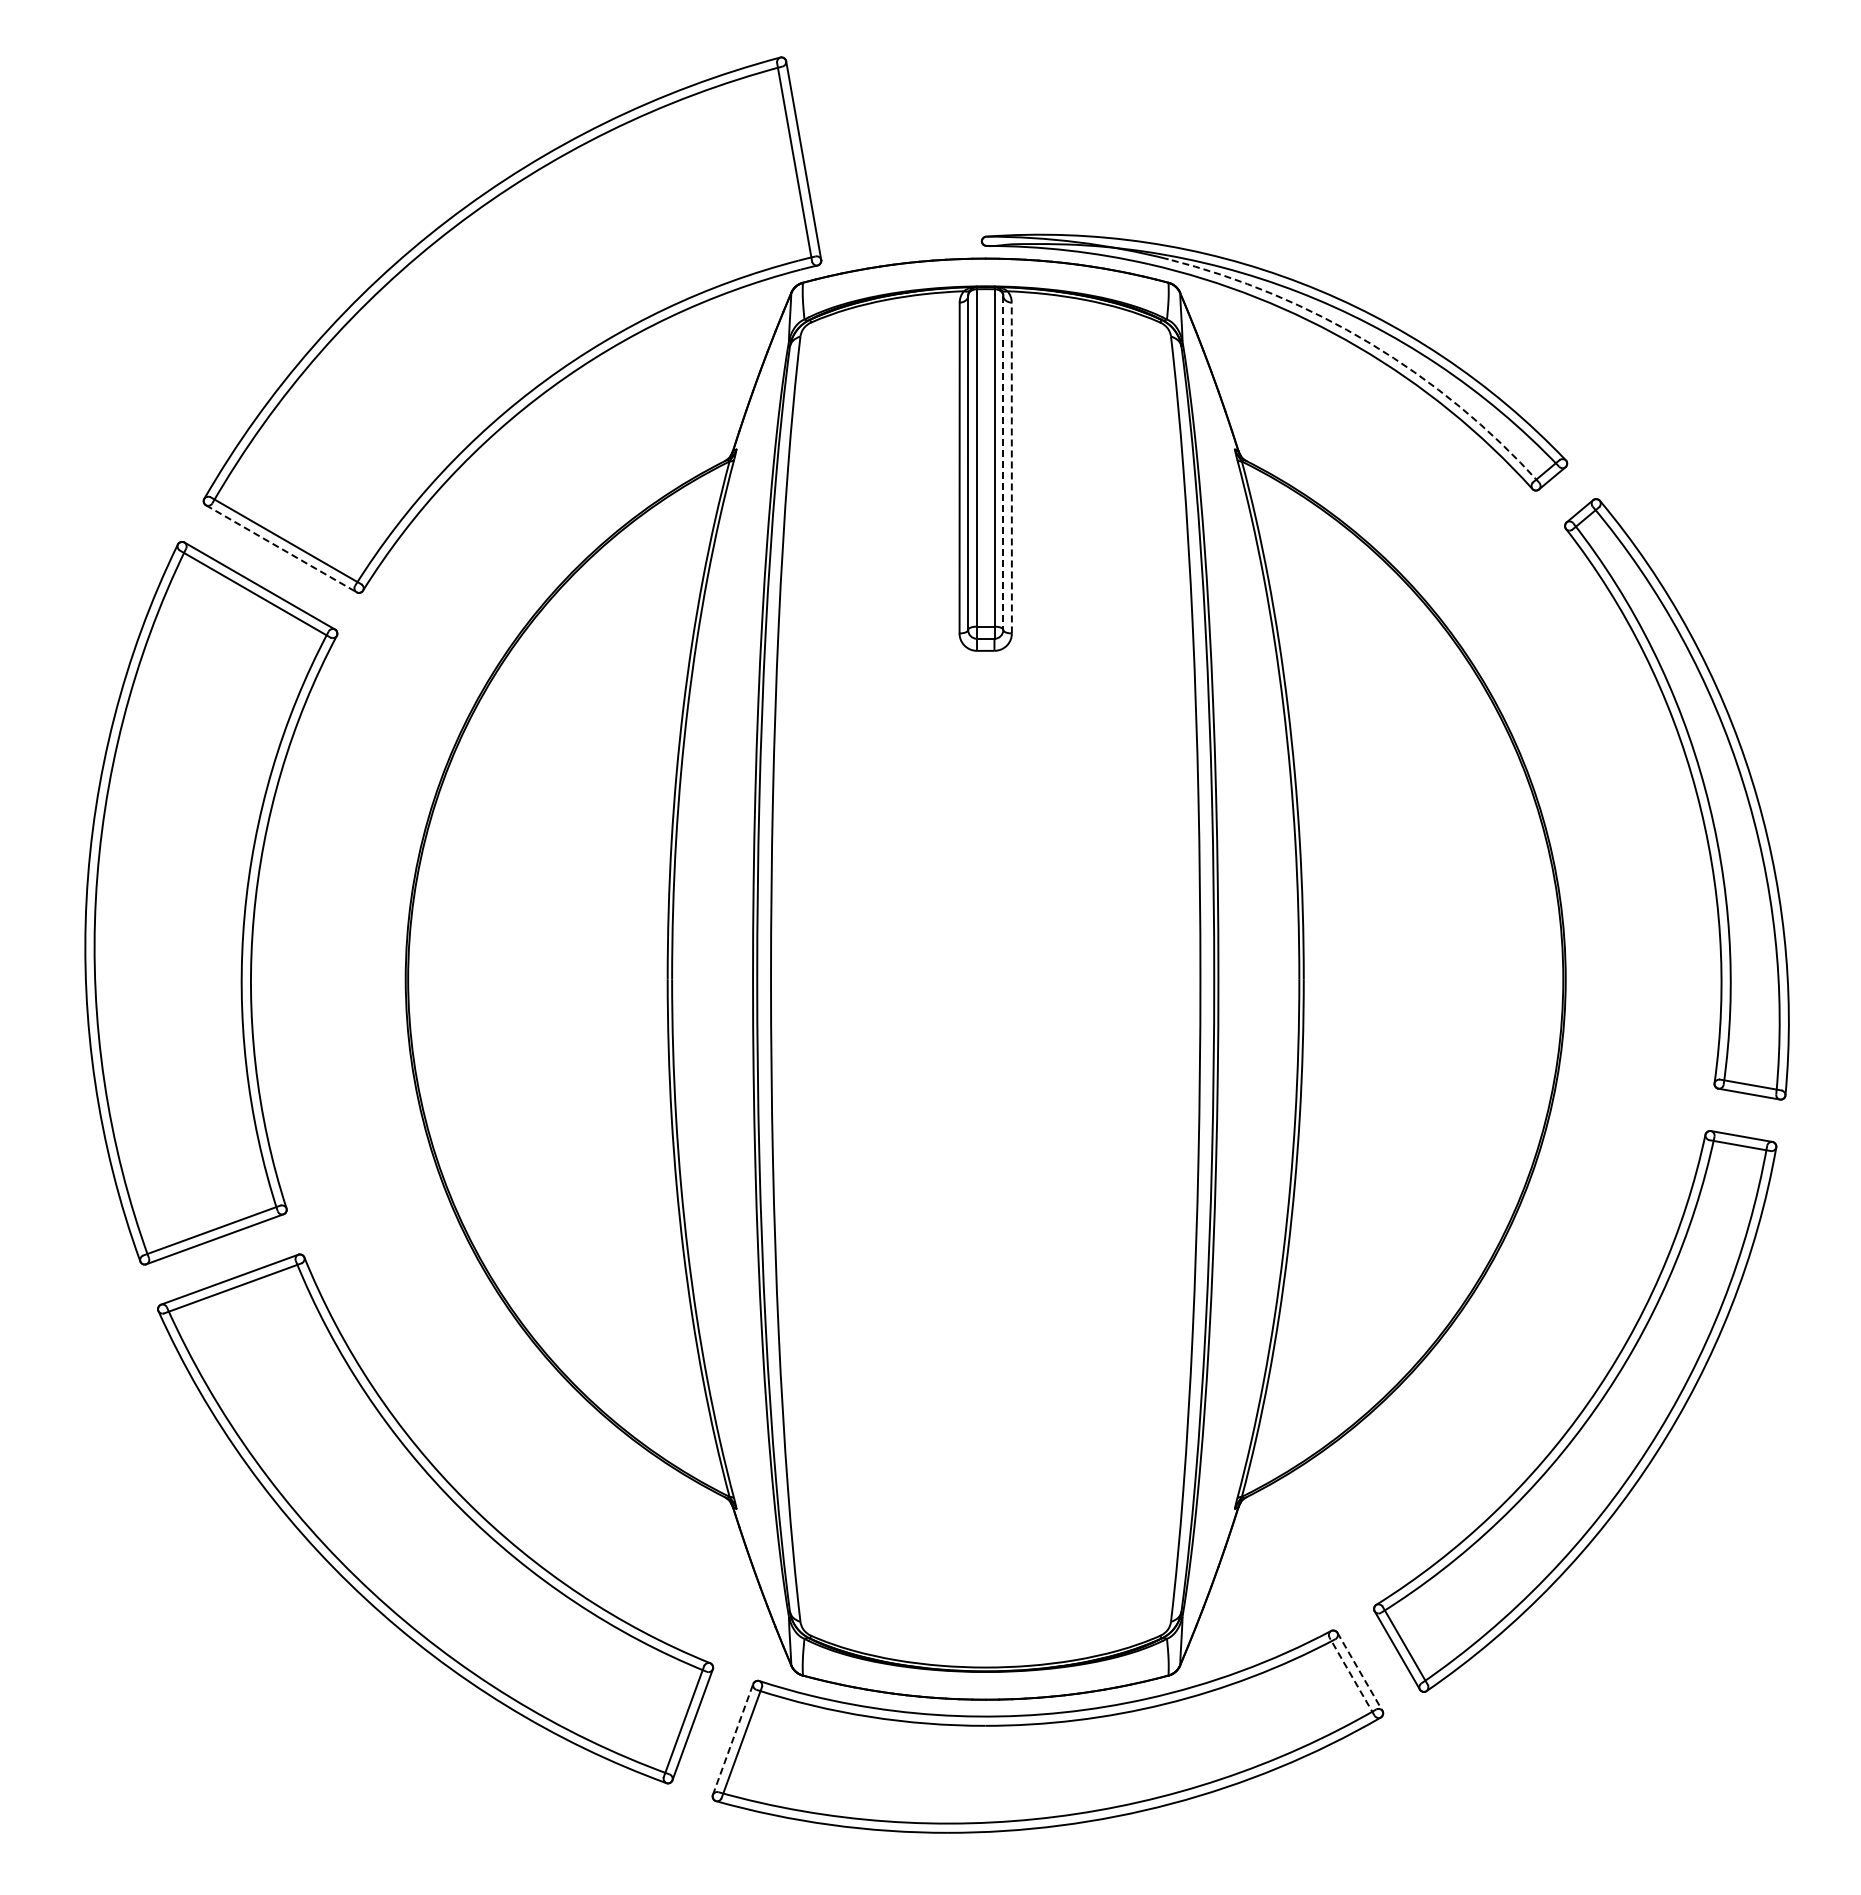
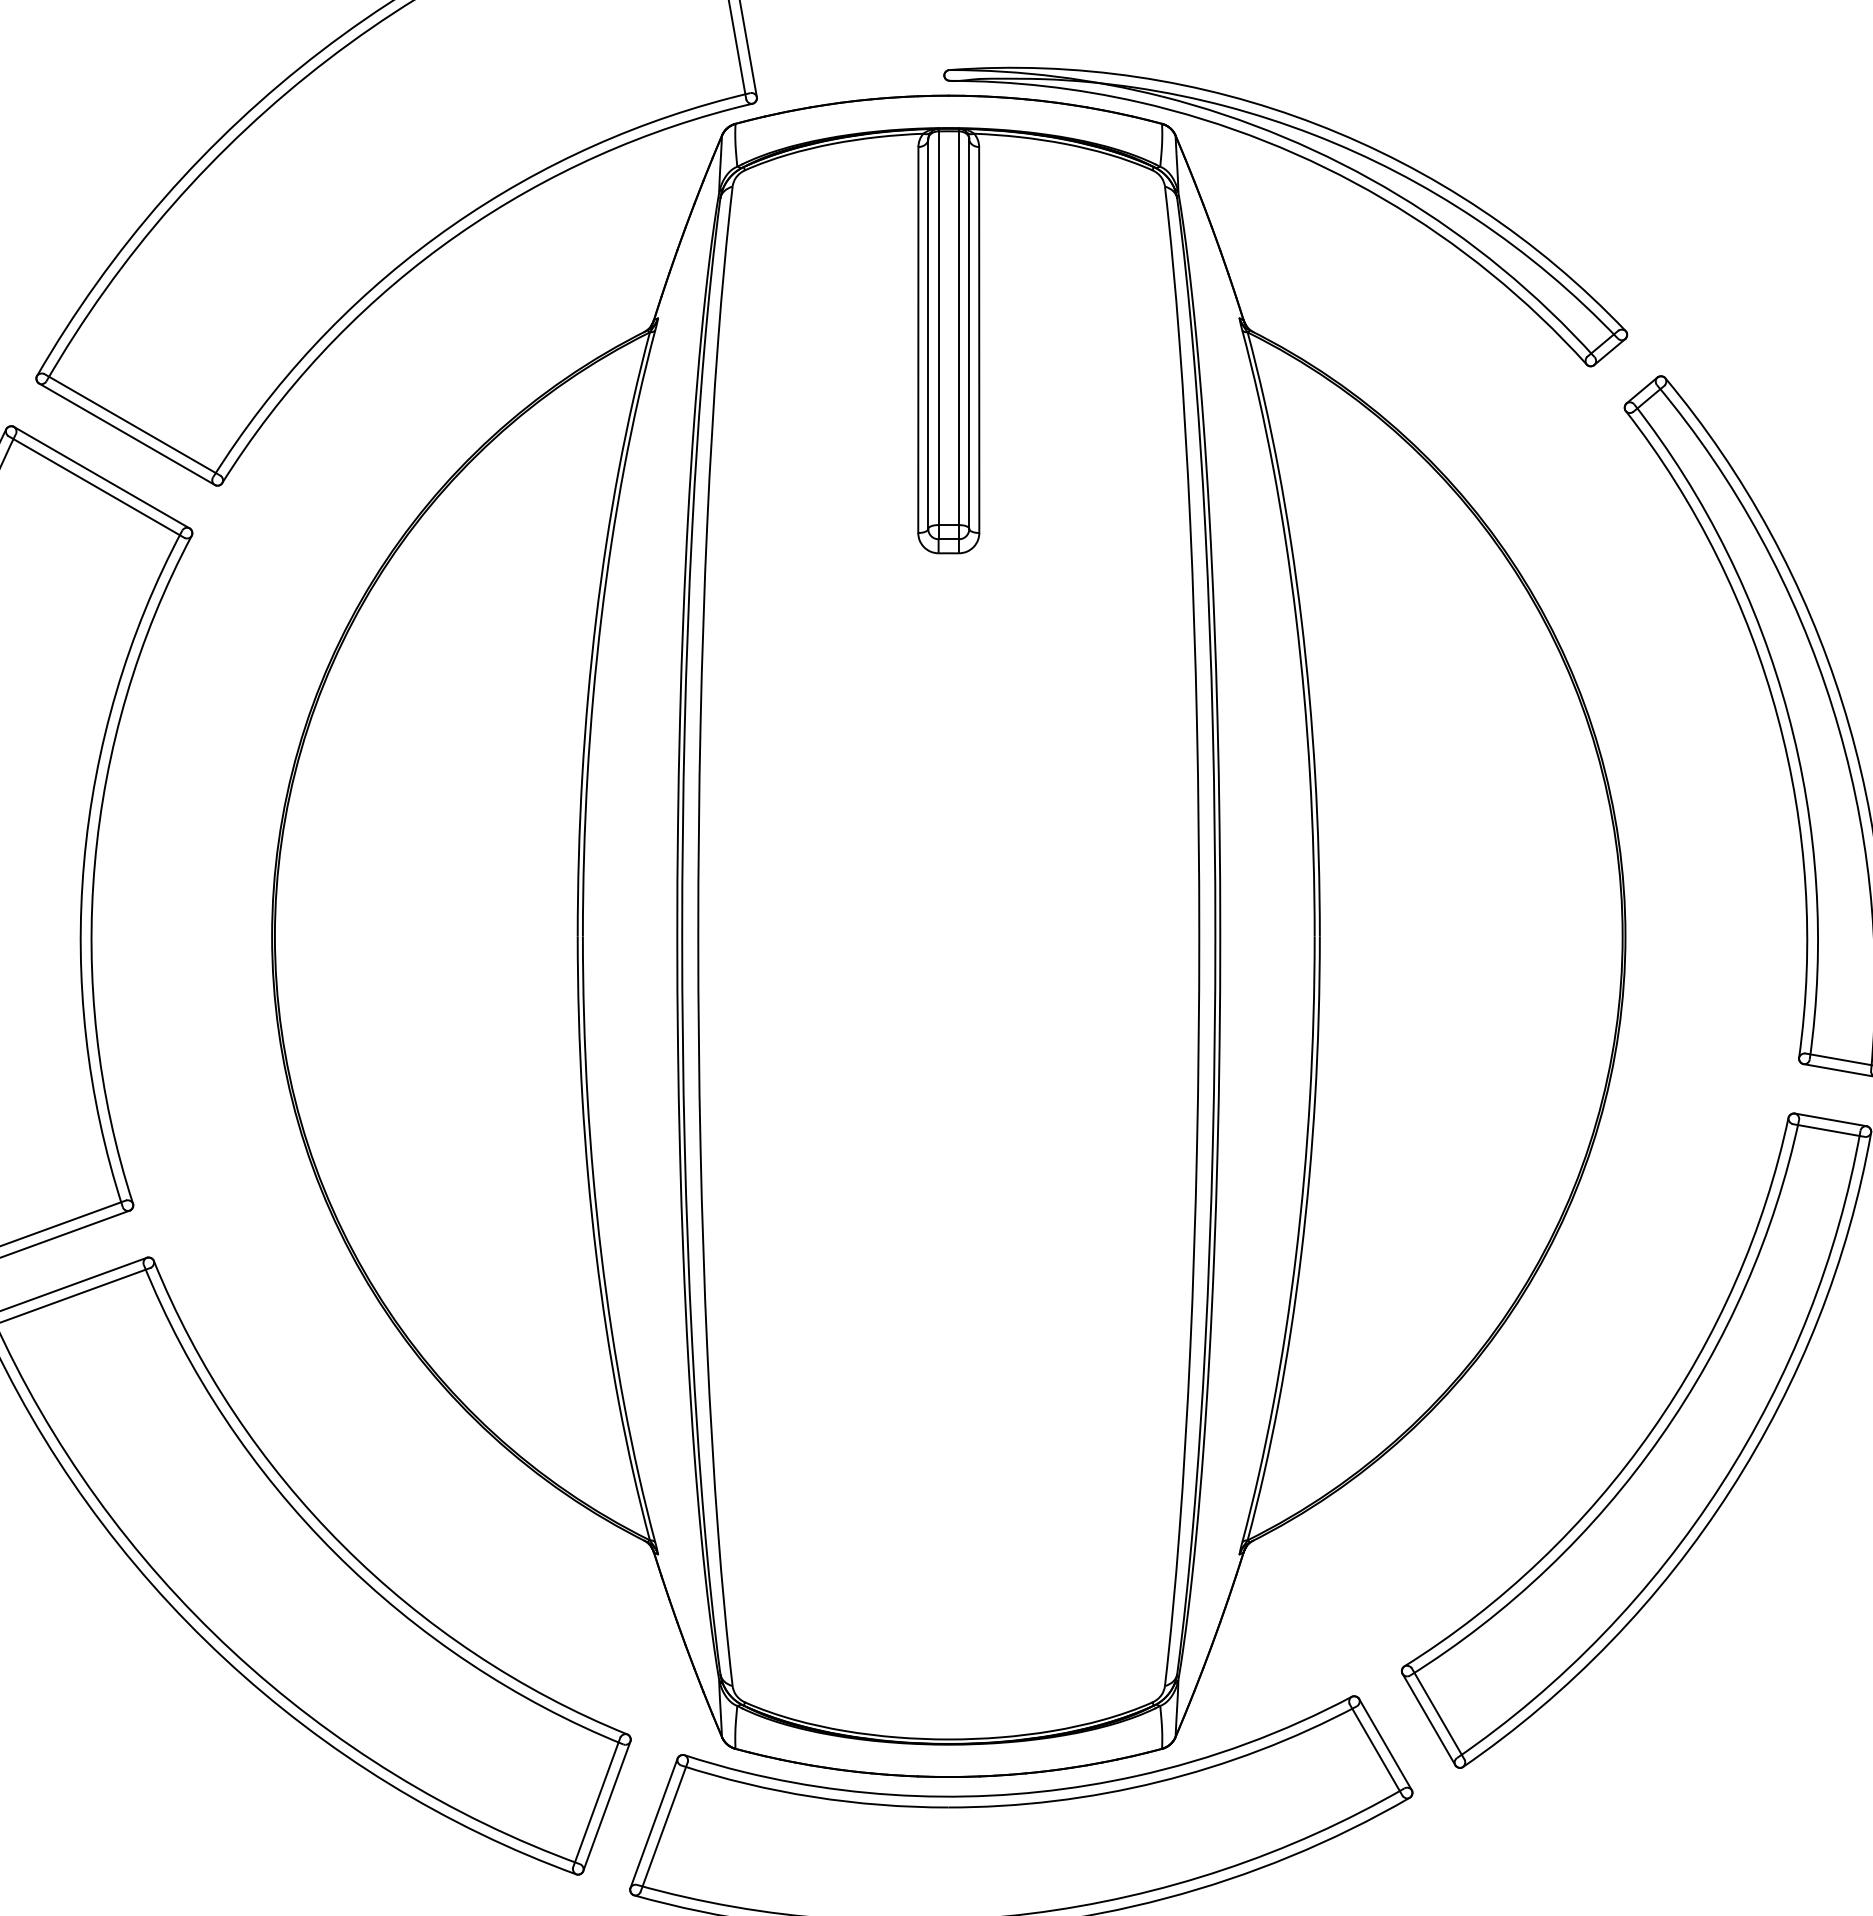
arc: (1370, 343) -> (1397, 194), dashed -> solid
line: (1003, 463) -> (969, 334), dashed -> solid
line: (1011, 467) -> (978, 339), dashed -> solid
line: (281, 549) -> (127, 435), dashed -> solid
line: (1360, 1672) -> (1386, 1745), dashed -> solid
line: (1351, 1676) -> (1375, 1749), dashed -> solid
line: (733, 1738) -> (654, 1822), dashed -> solid

